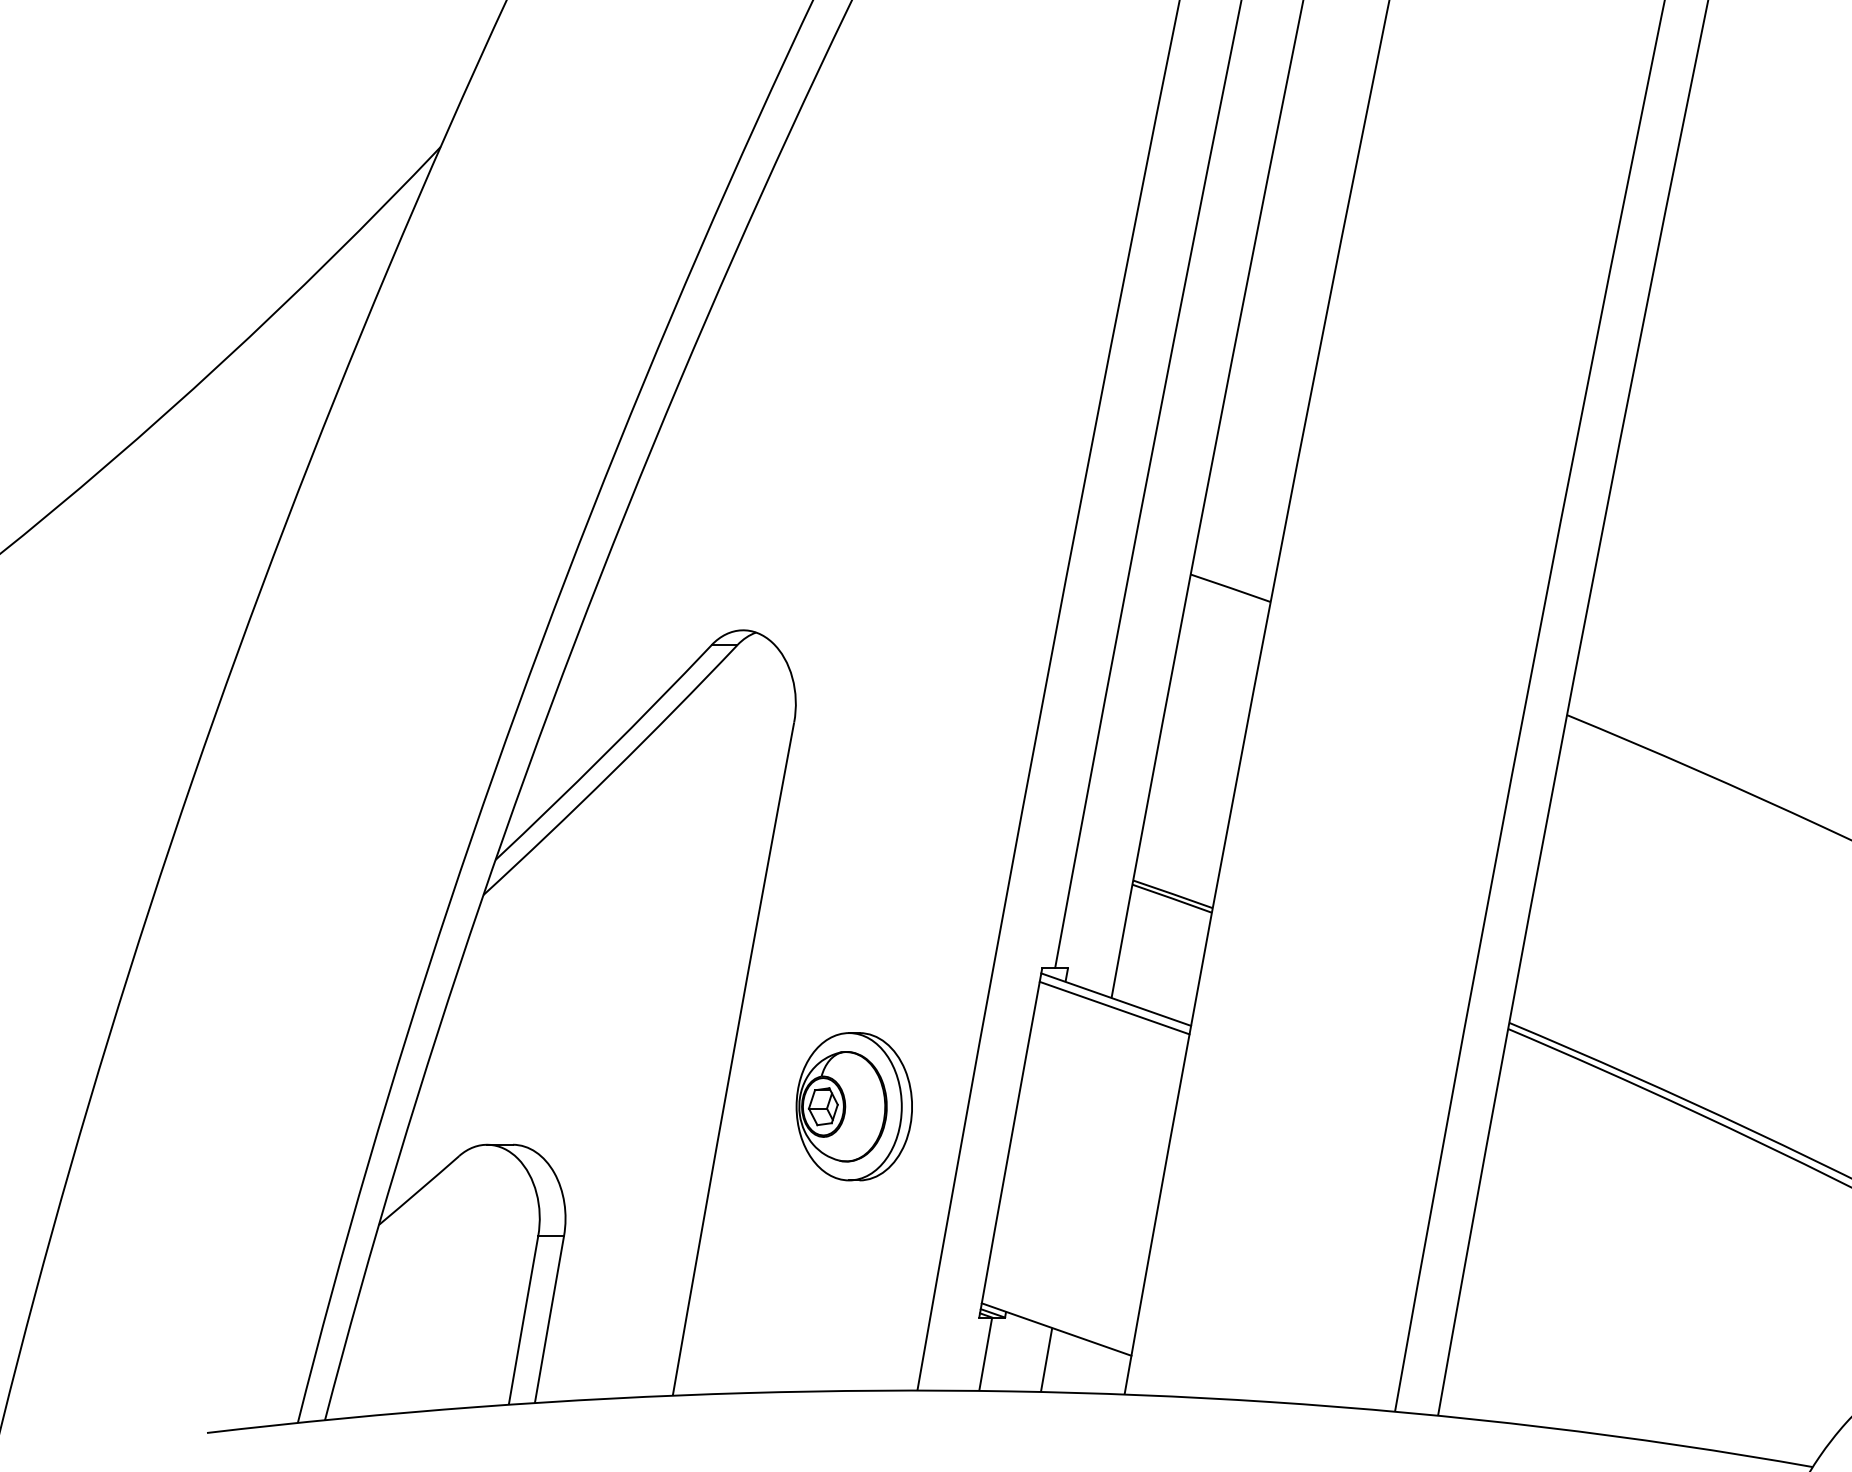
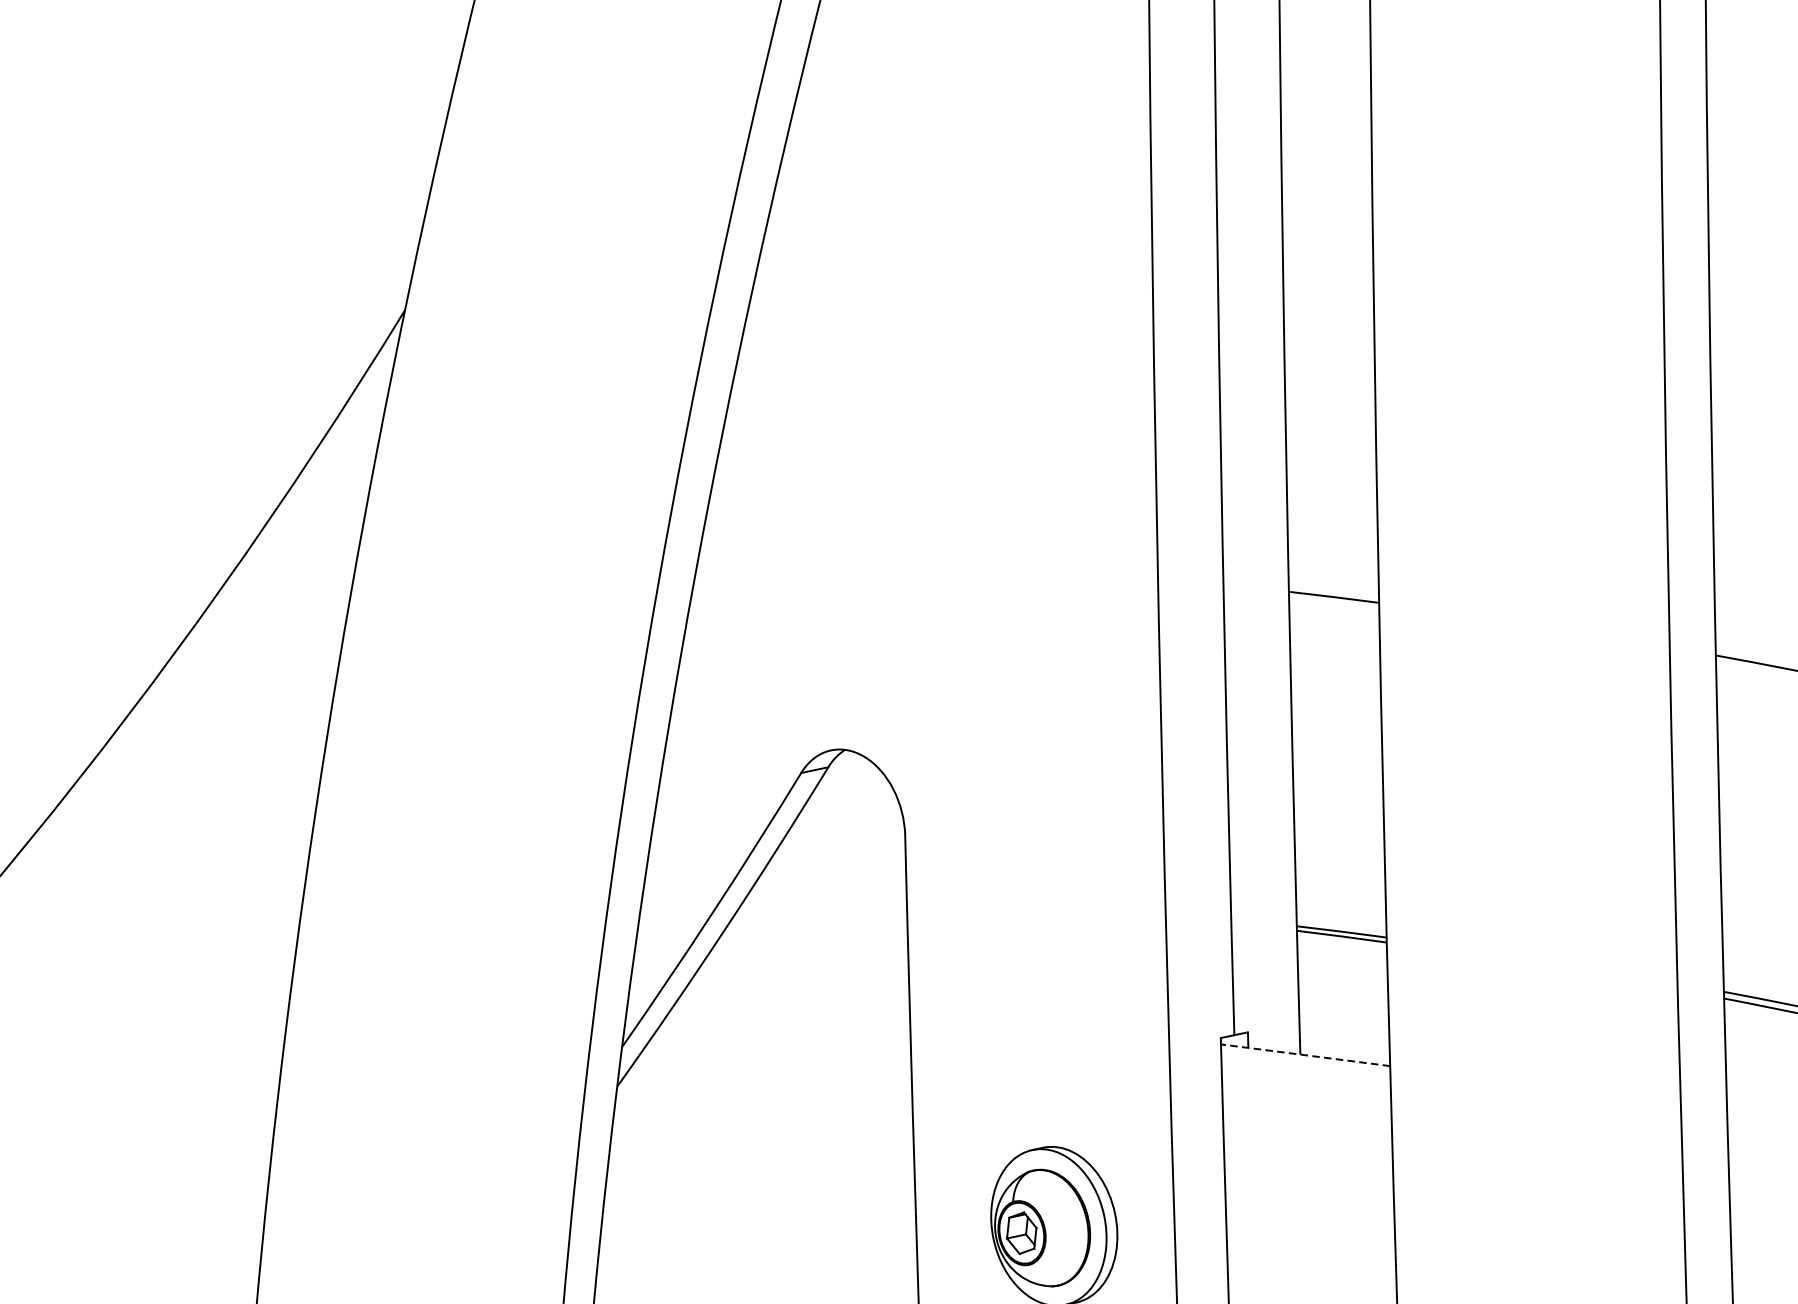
line: (1115, 999) -> (1304, 1055), solid -> dashed
line: (1114, 1007) -> (1305, 1063), removed

